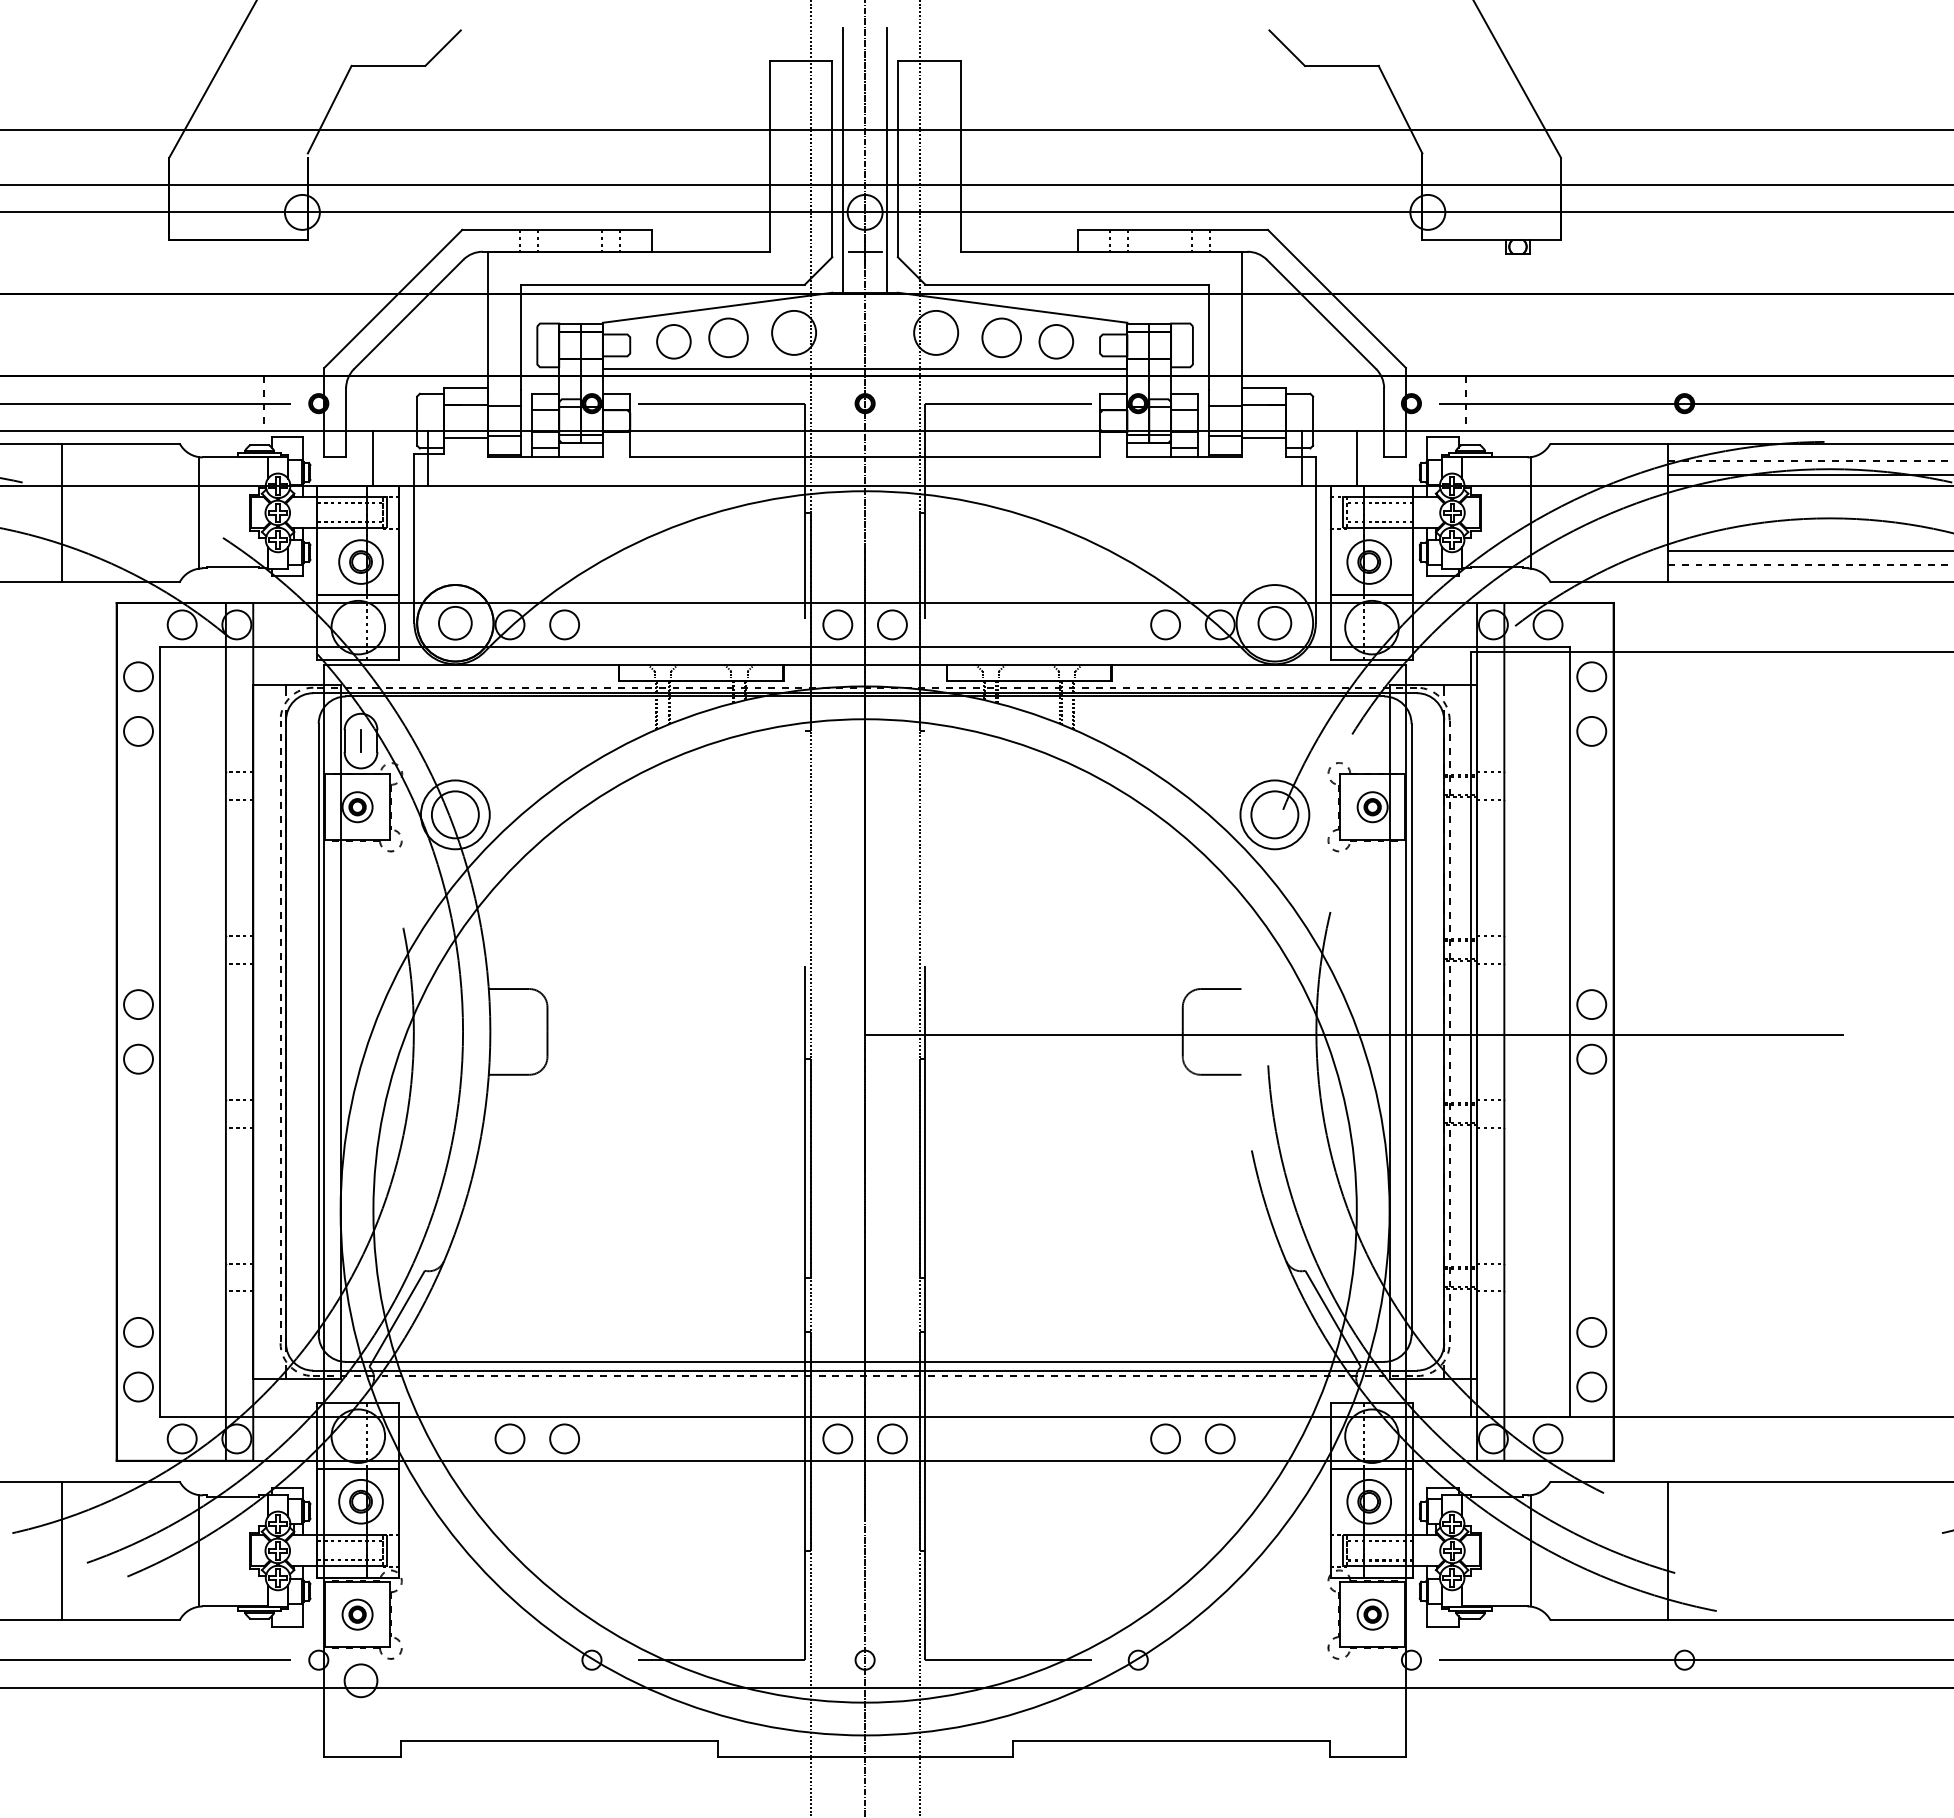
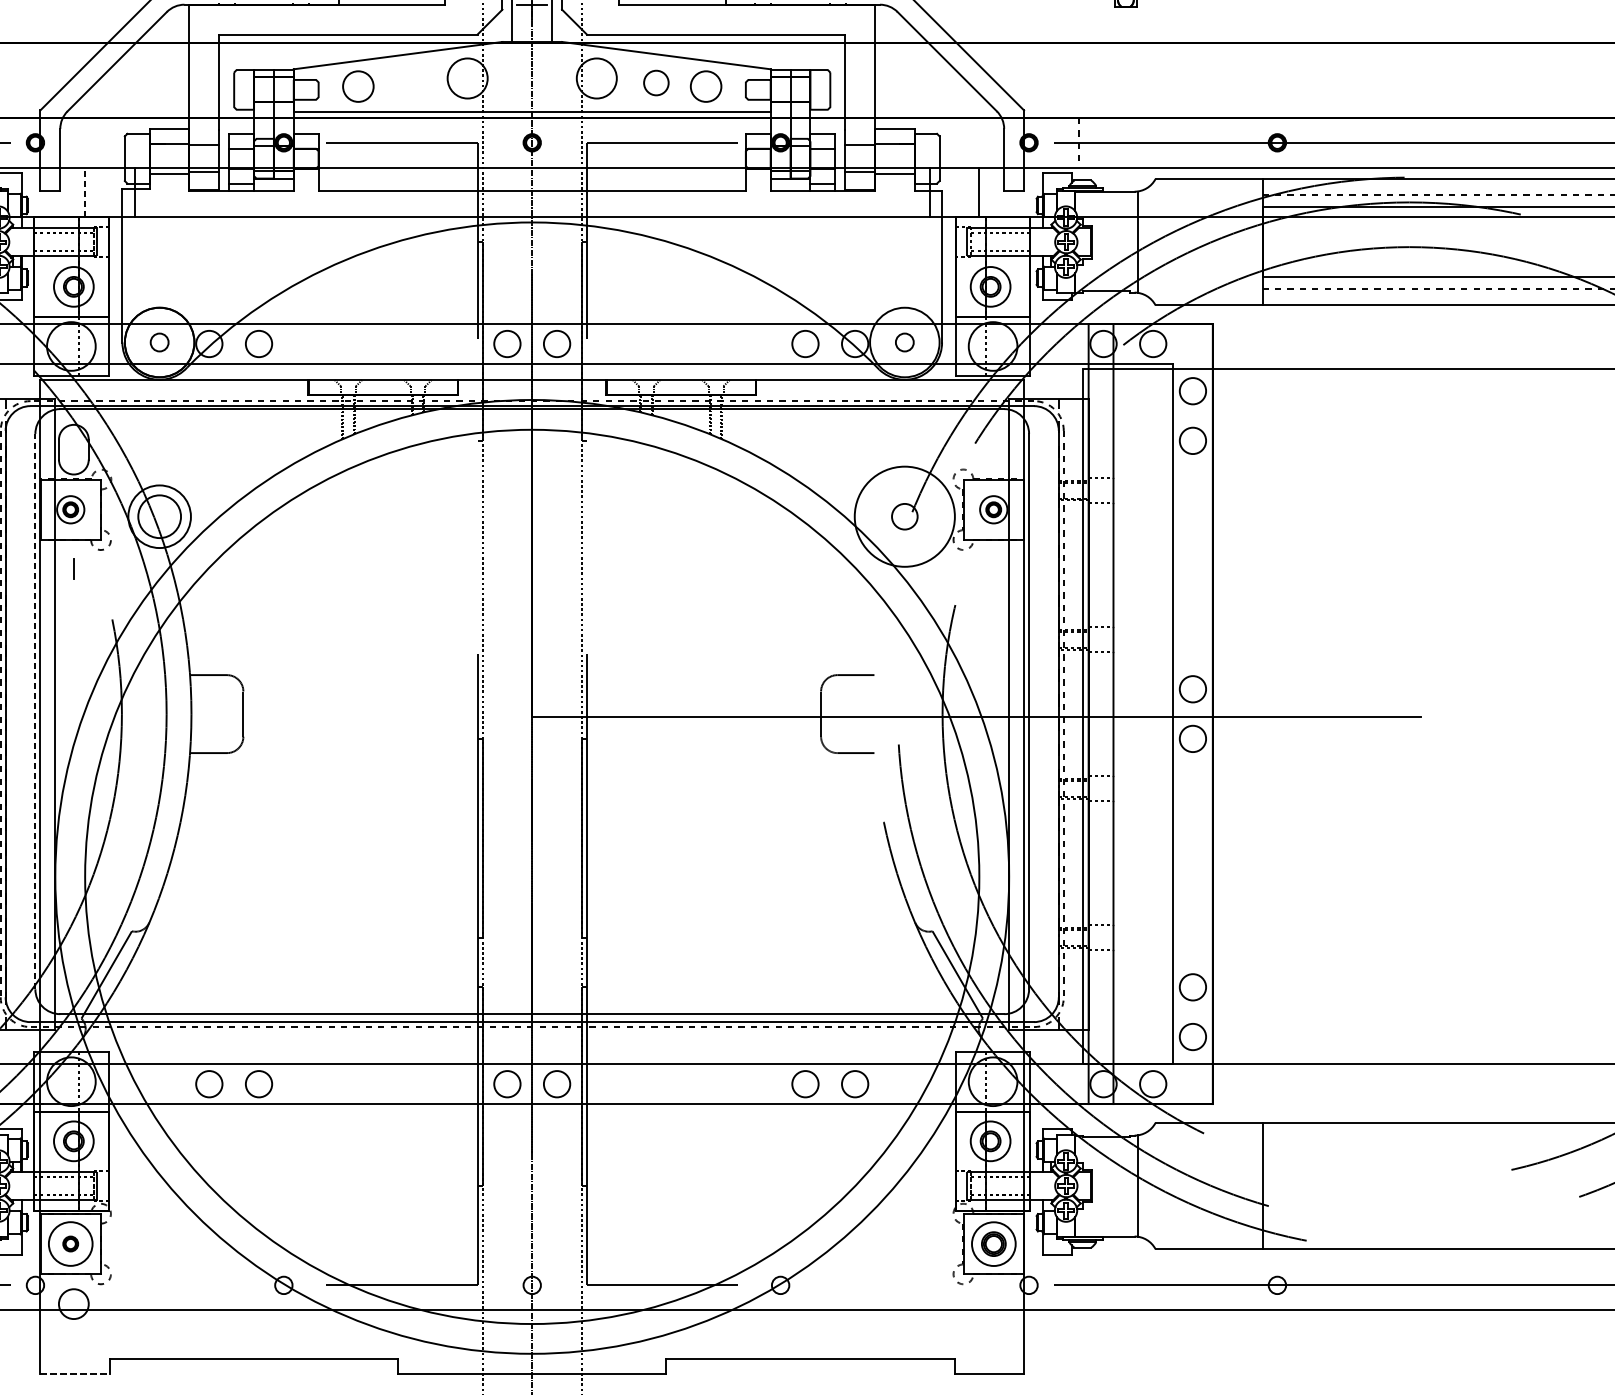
circle: (728, 337) -> (408, 82), removed
circle: (1001, 337) -> (656, 82), size x0.7
line: (373, 457) -> (85, 191), solid -> dashed
circle: (455, 622) -> (159, 341), size x0.6
circle: (1274, 622) -> (904, 341), size x0.6
line: (360, 740) -> (73, 568), moved
circle: (1274, 814) -> (904, 516), size x0.6
circle: (1274, 814) -> (904, 516), size x1.6
line: (318, 1028) -> (35, 711), solid -> dashed
circle: (357, 1614) -> (70, 1243), size x1.6
part: (1372, 1614) -> (993, 1243), size x1.6
line: (363, 1757) -> (76, 1373), solid -> dashed

